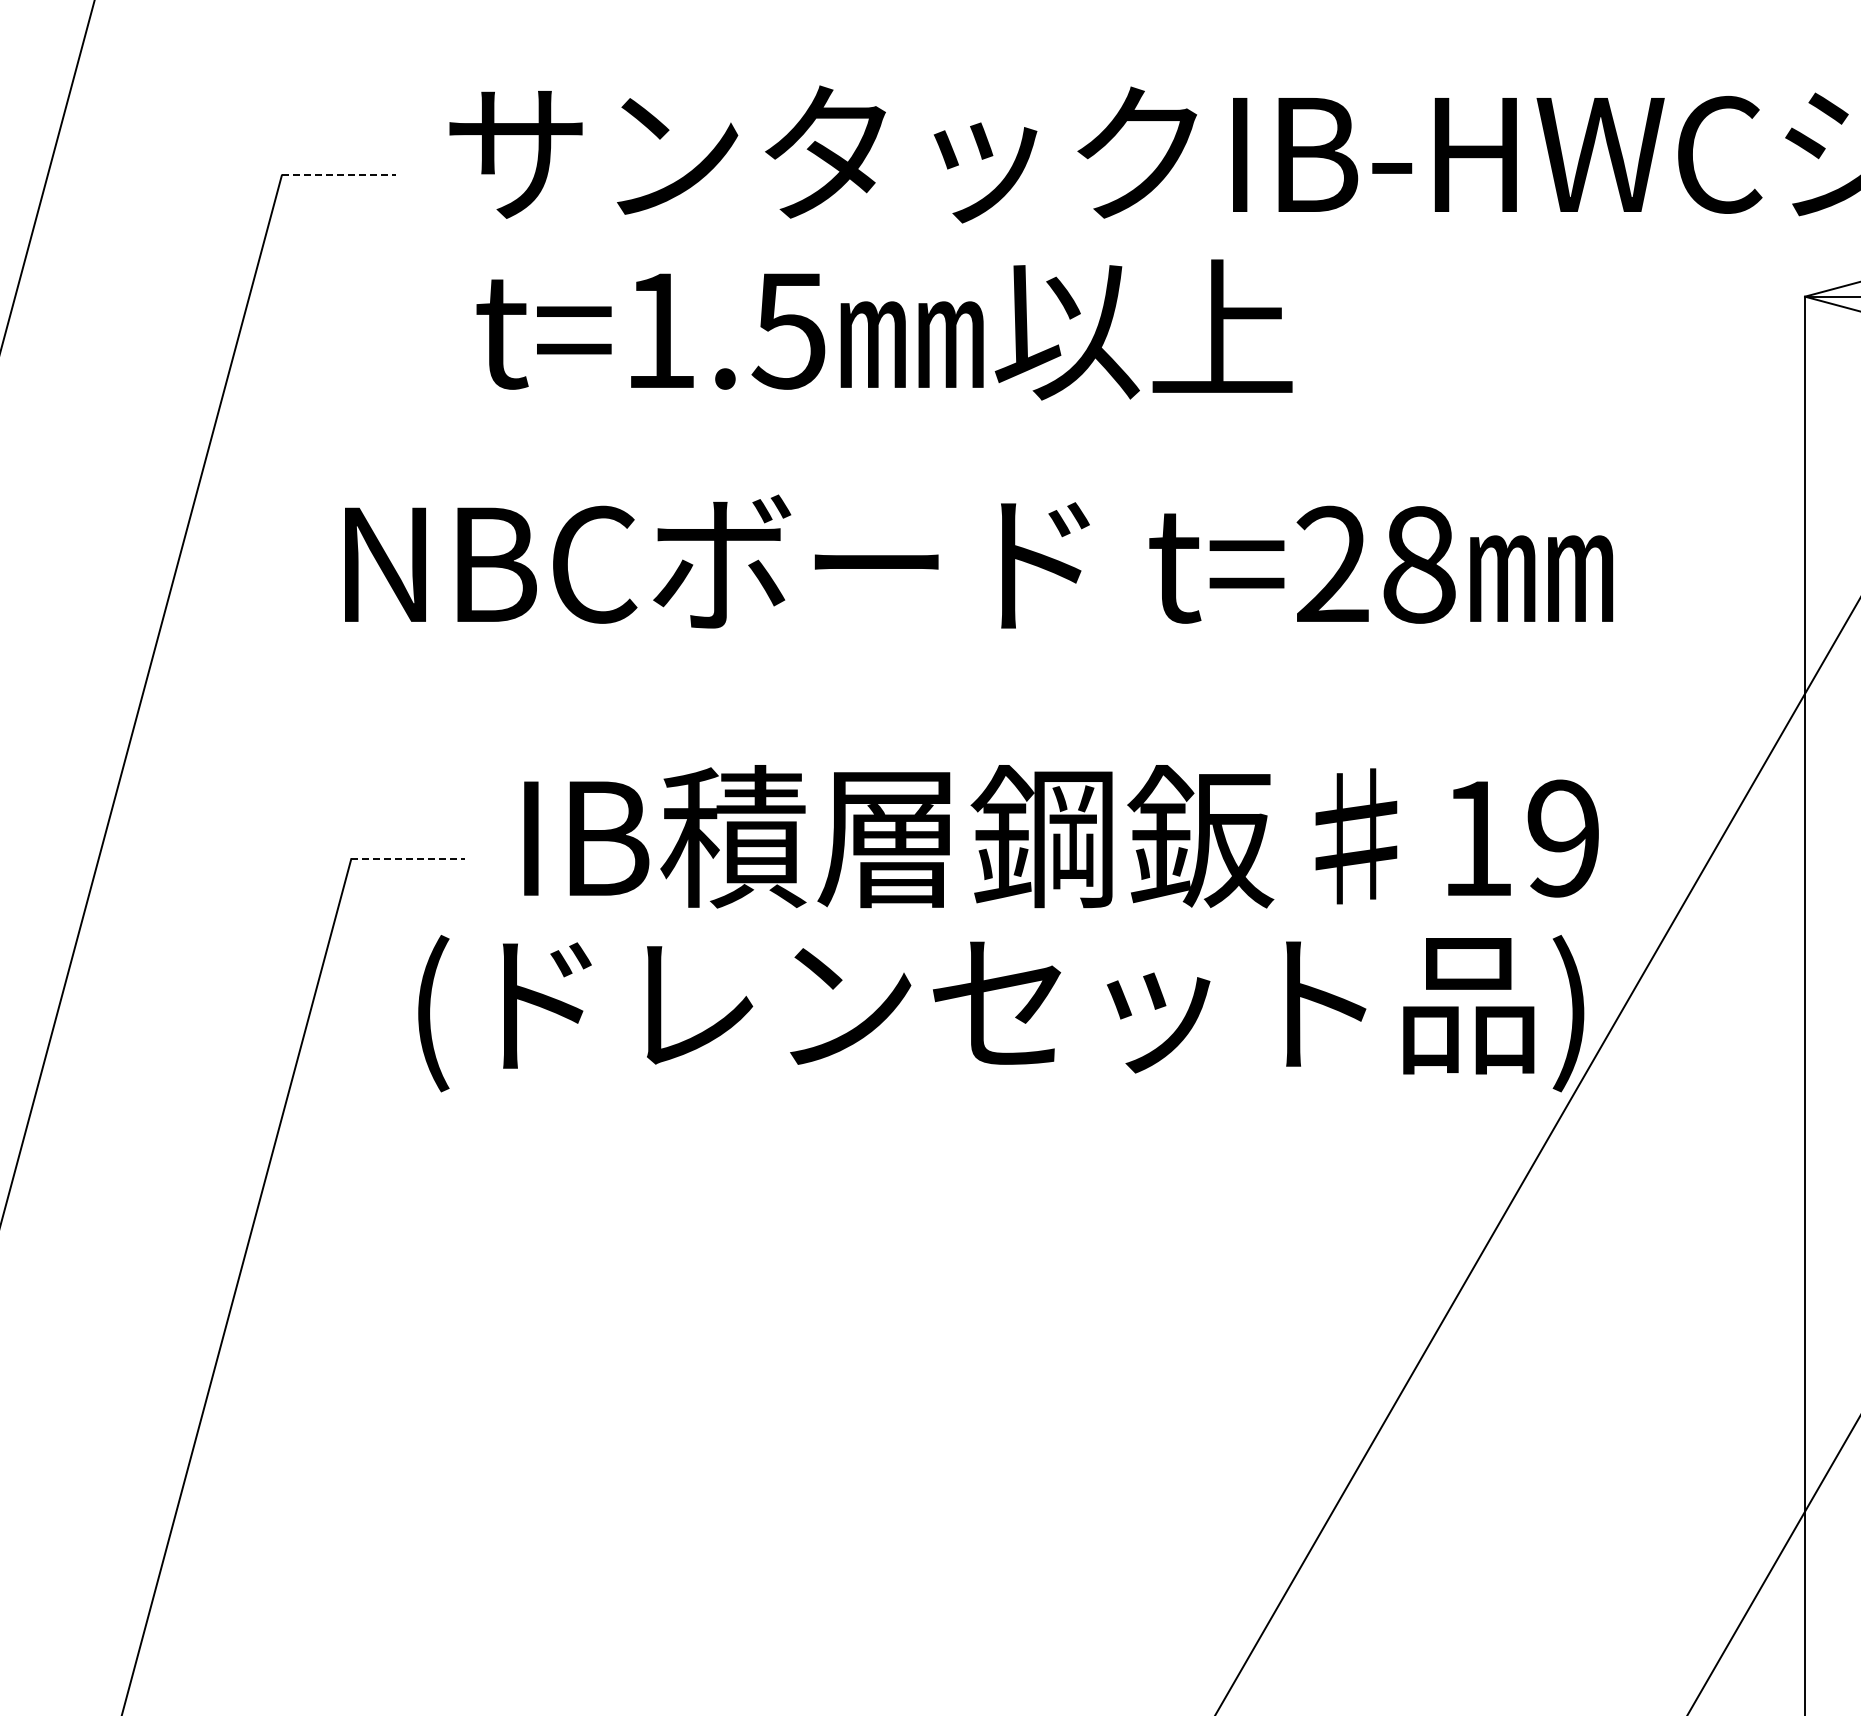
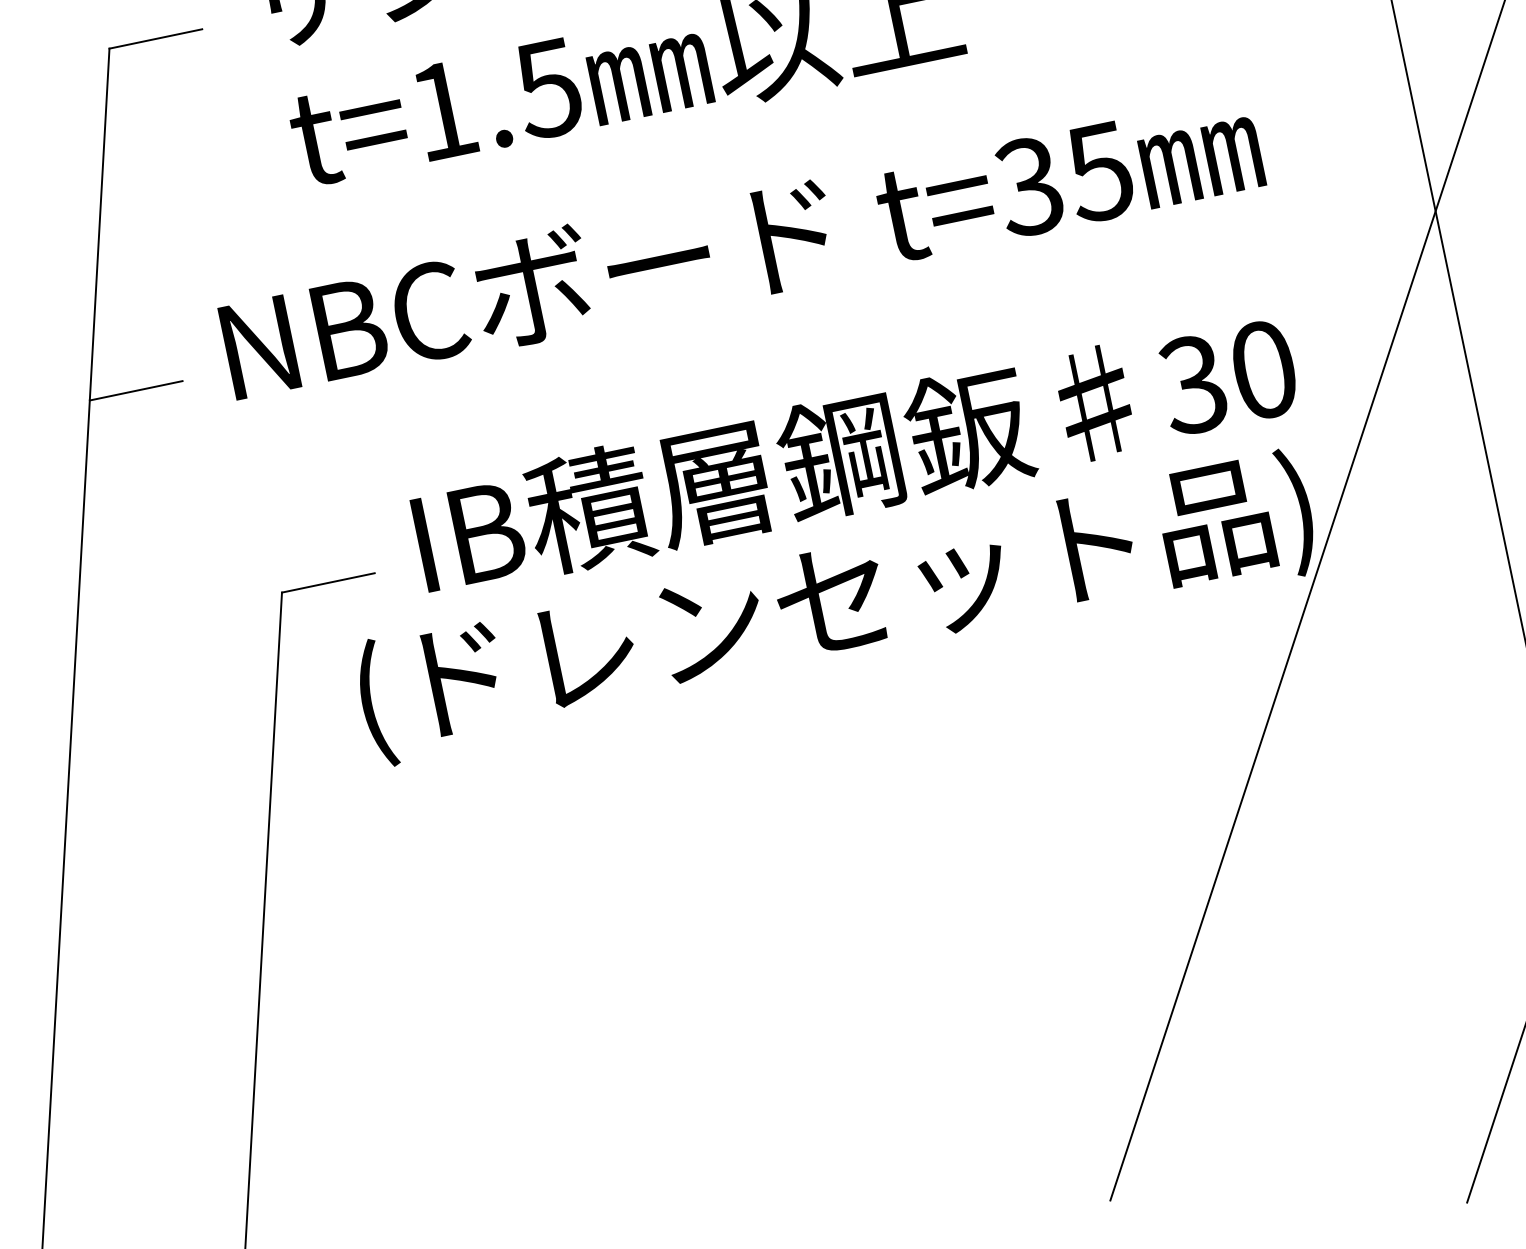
line: (339, 175) -> (156, 38), dashed -> solid
text: (1375, 564) -> (1064, 179), t=28 -> t=35
line: (229, 585) -> (136, 390), added
text: (1519, 838) -> (1228, 377), 19 -> 30
line: (408, 859) -> (328, 583), dashed -> solid

